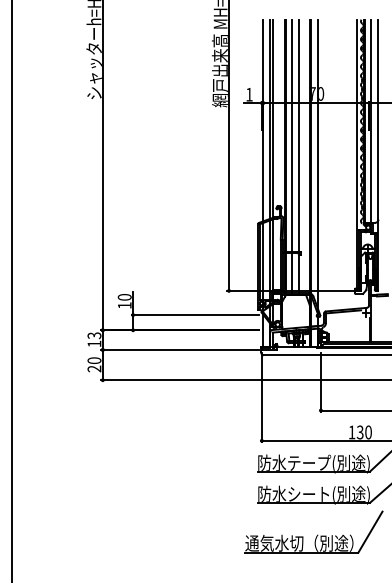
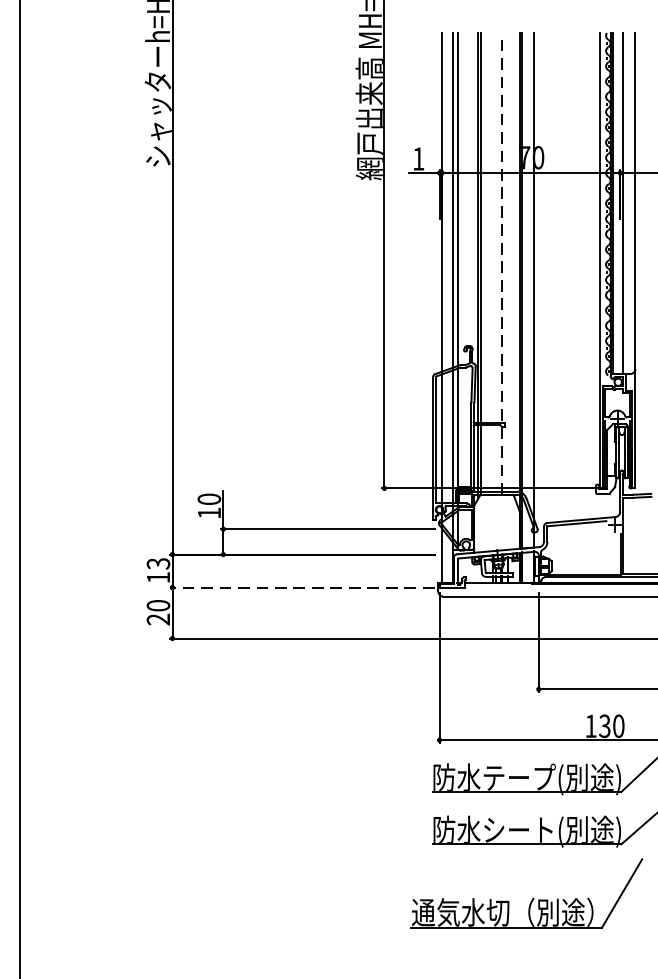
line: (292, 156) -> (491, 262), removed
line: (299, 156) -> (502, 262), solid -> dashed
line: (180, 349) -> (302, 586), solid -> dashed

